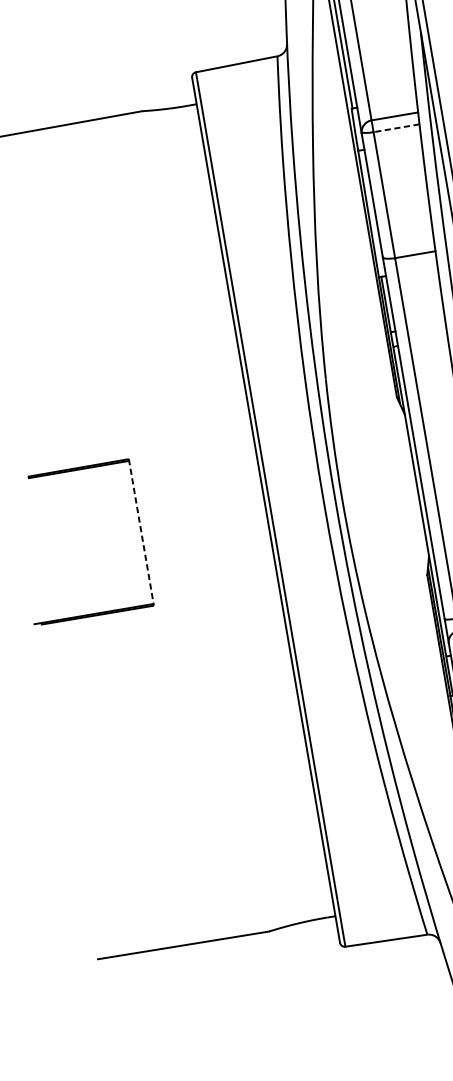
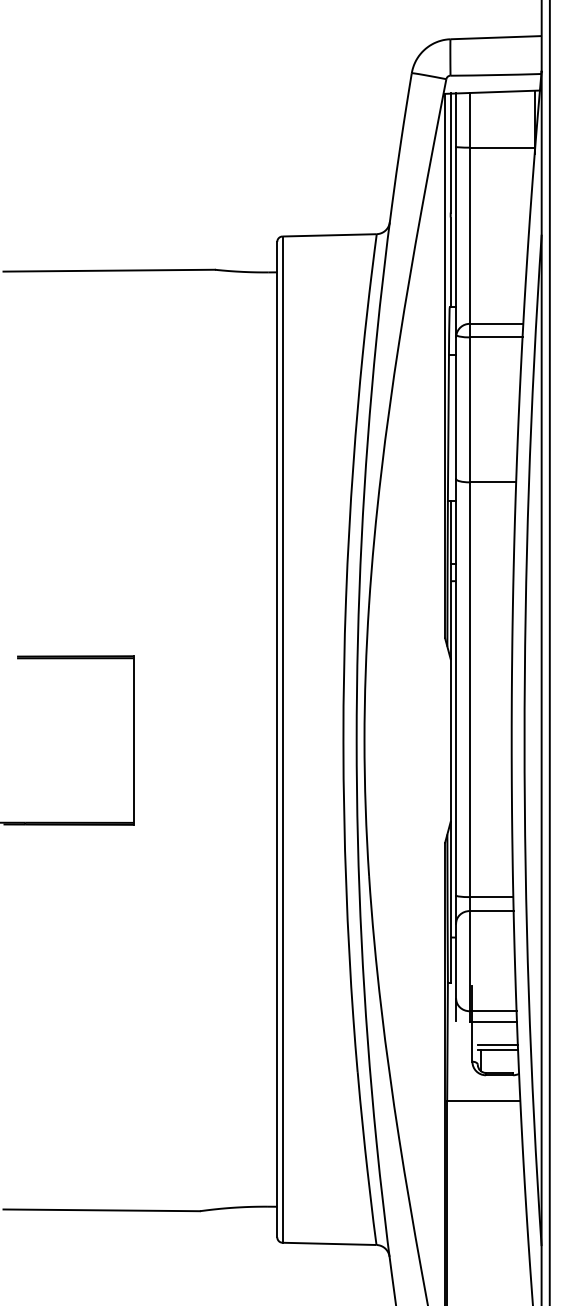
line: (396, 128) -> (495, 337), dashed -> solid
line: (141, 533) -> (133, 741), dashed -> solid

